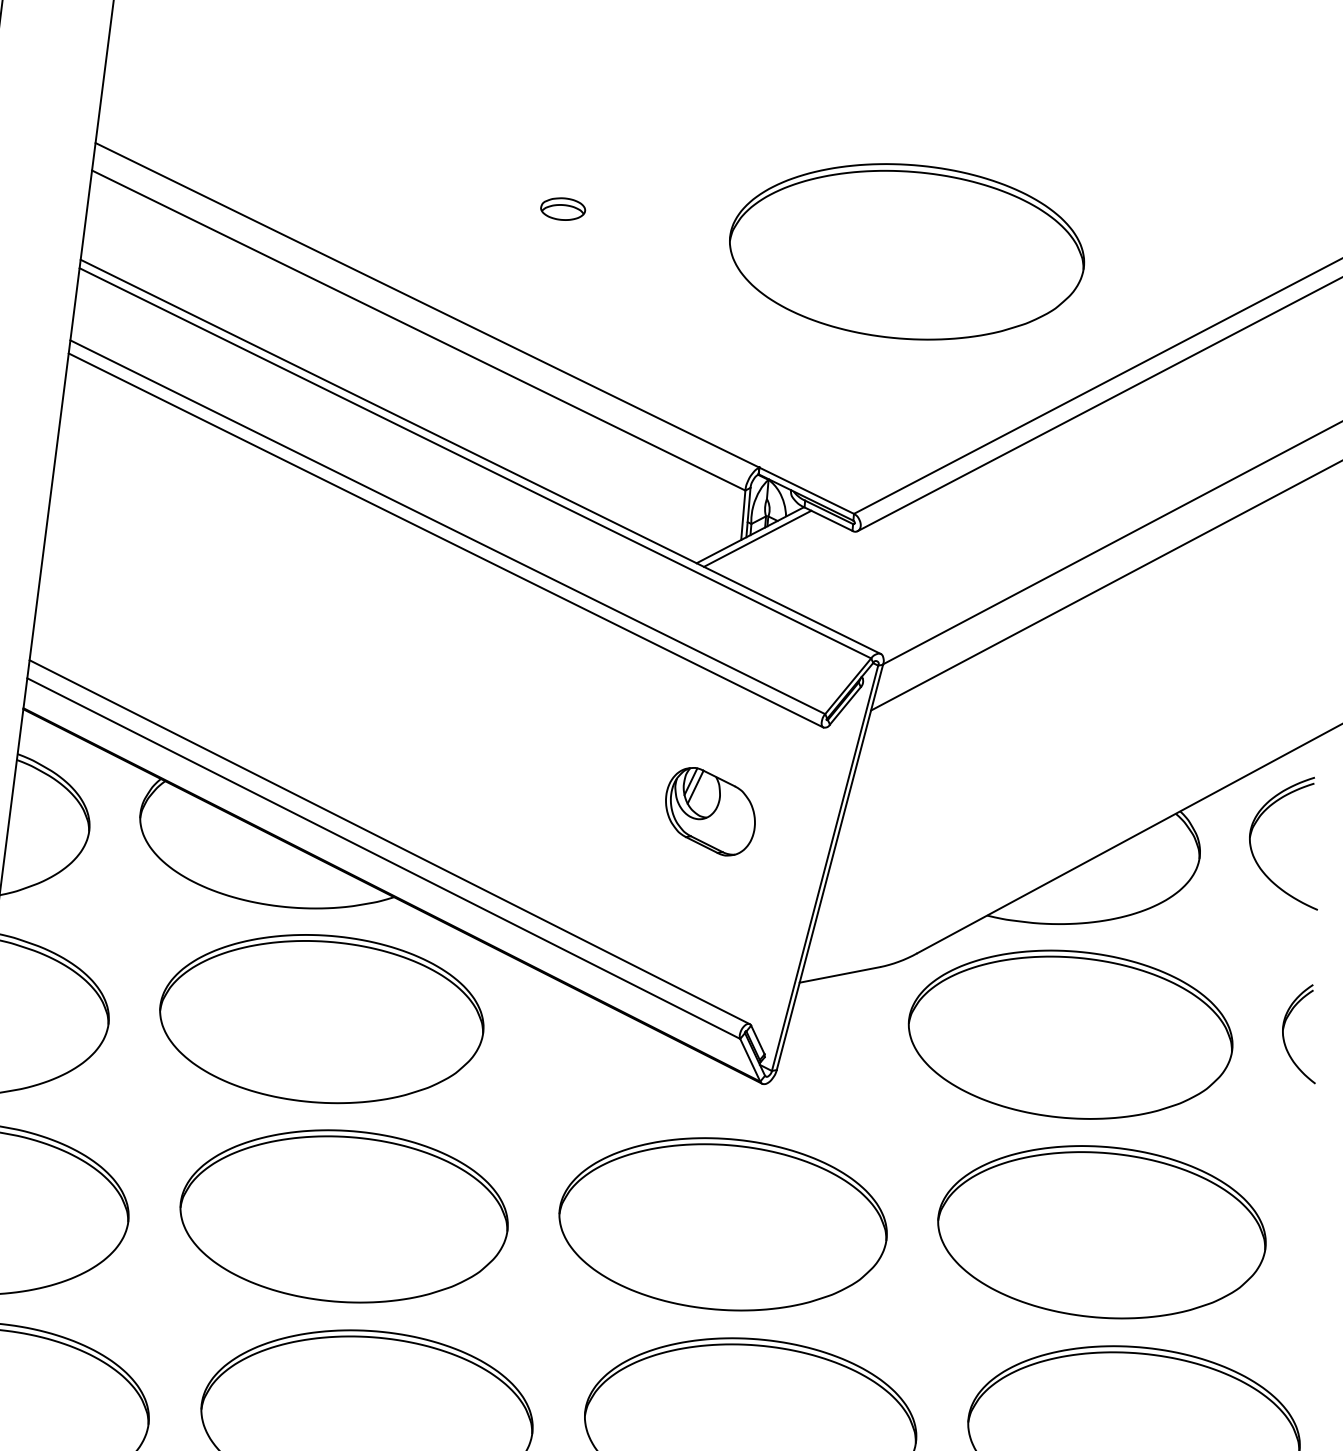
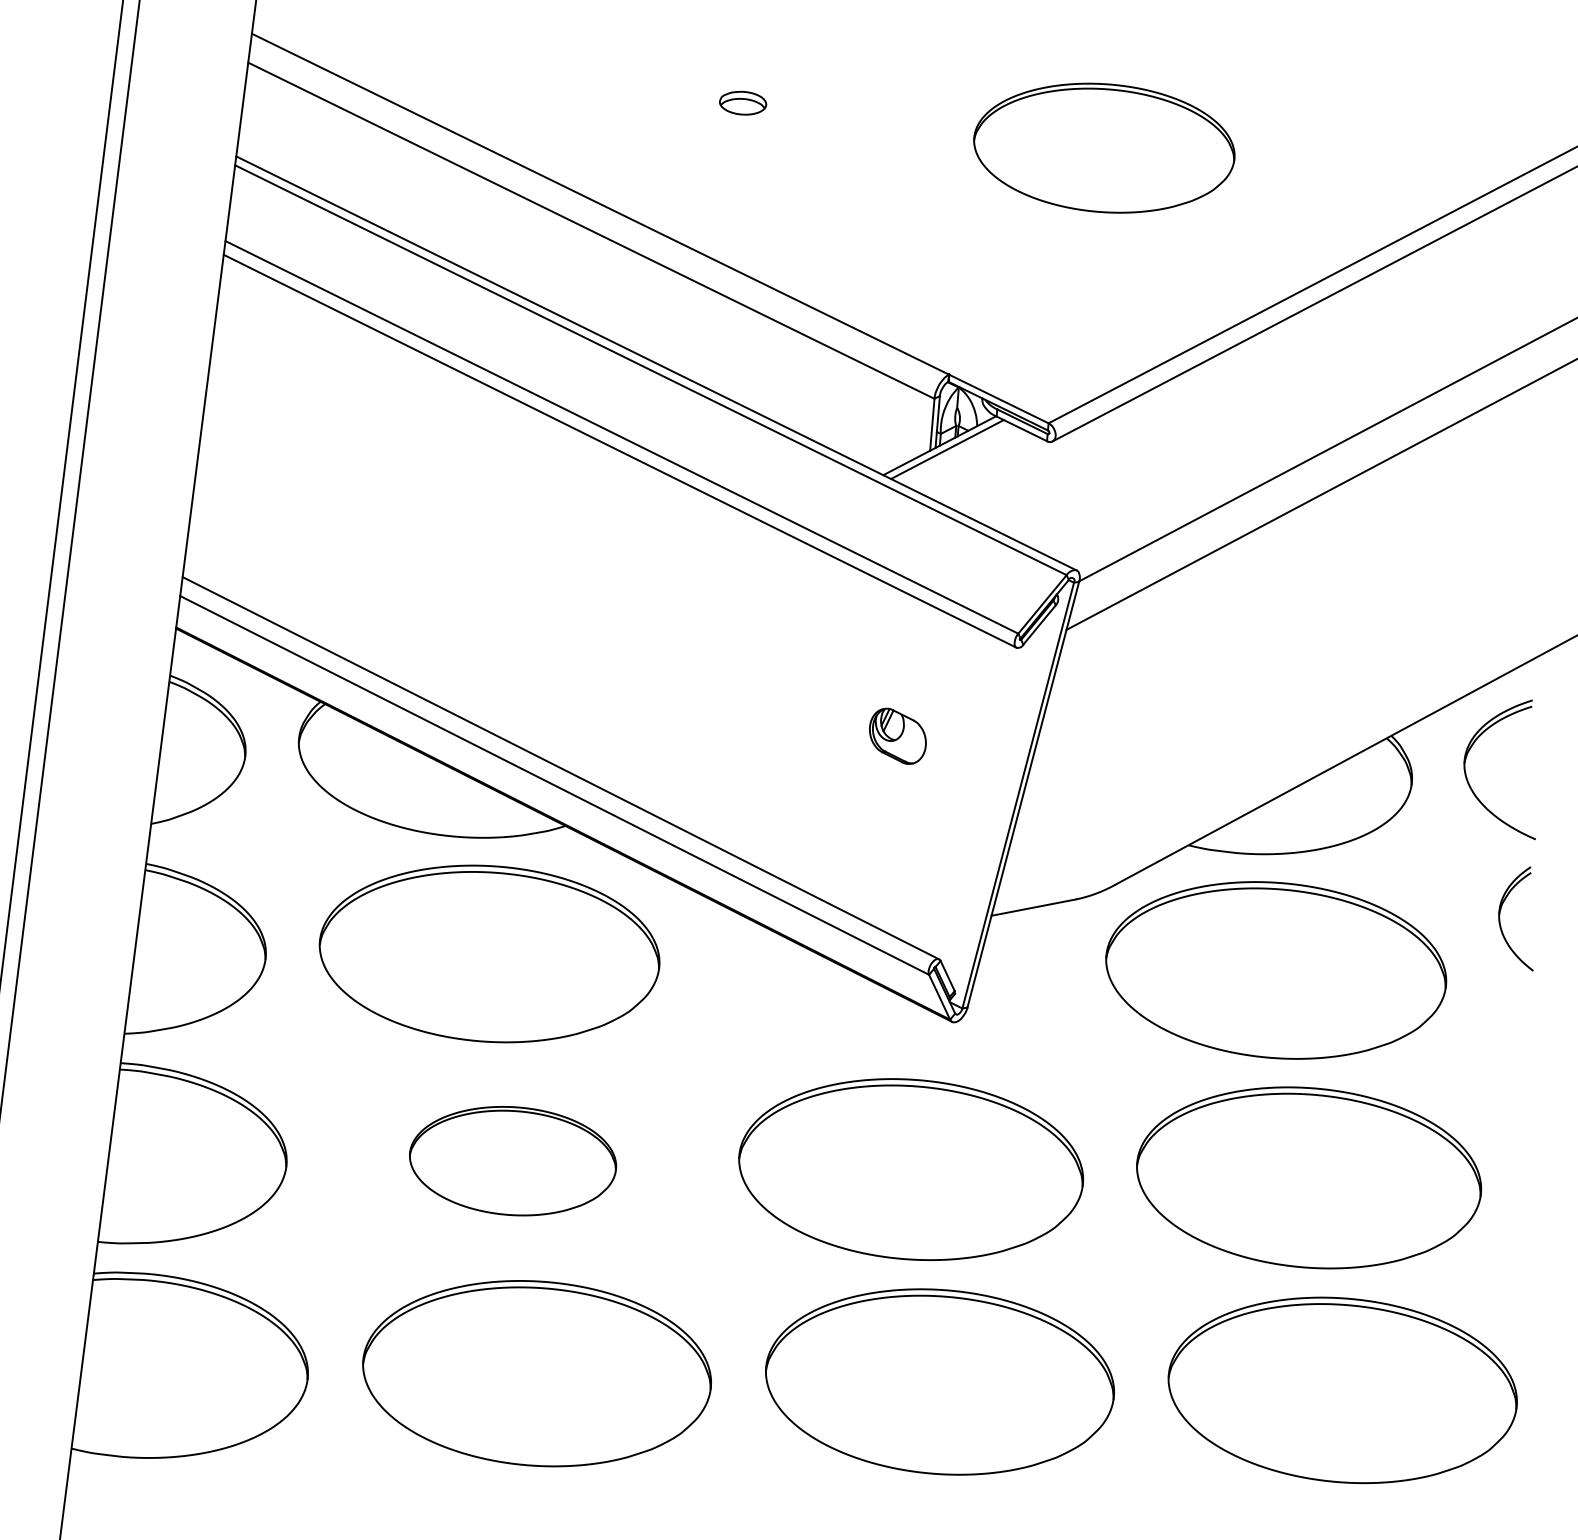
part: (907, 252) -> (1104, 148), size x0.7
part: (710, 812) -> (897, 736), size x0.6
part: (1284, 1033) -> (1500, 918), moved
part: (343, 1215) -> (512, 1160), size x0.6

